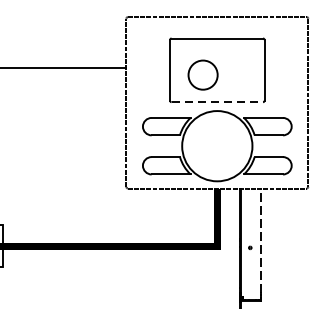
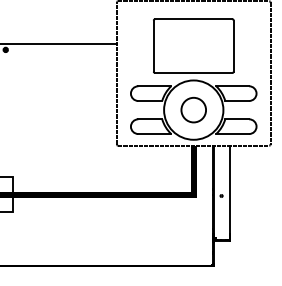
circle: (202, 74) -> (193, 109), moved
line: (217, 101) -> (193, 72), dashed -> solid
line: (260, 240) -> (230, 189), dashed -> solid

